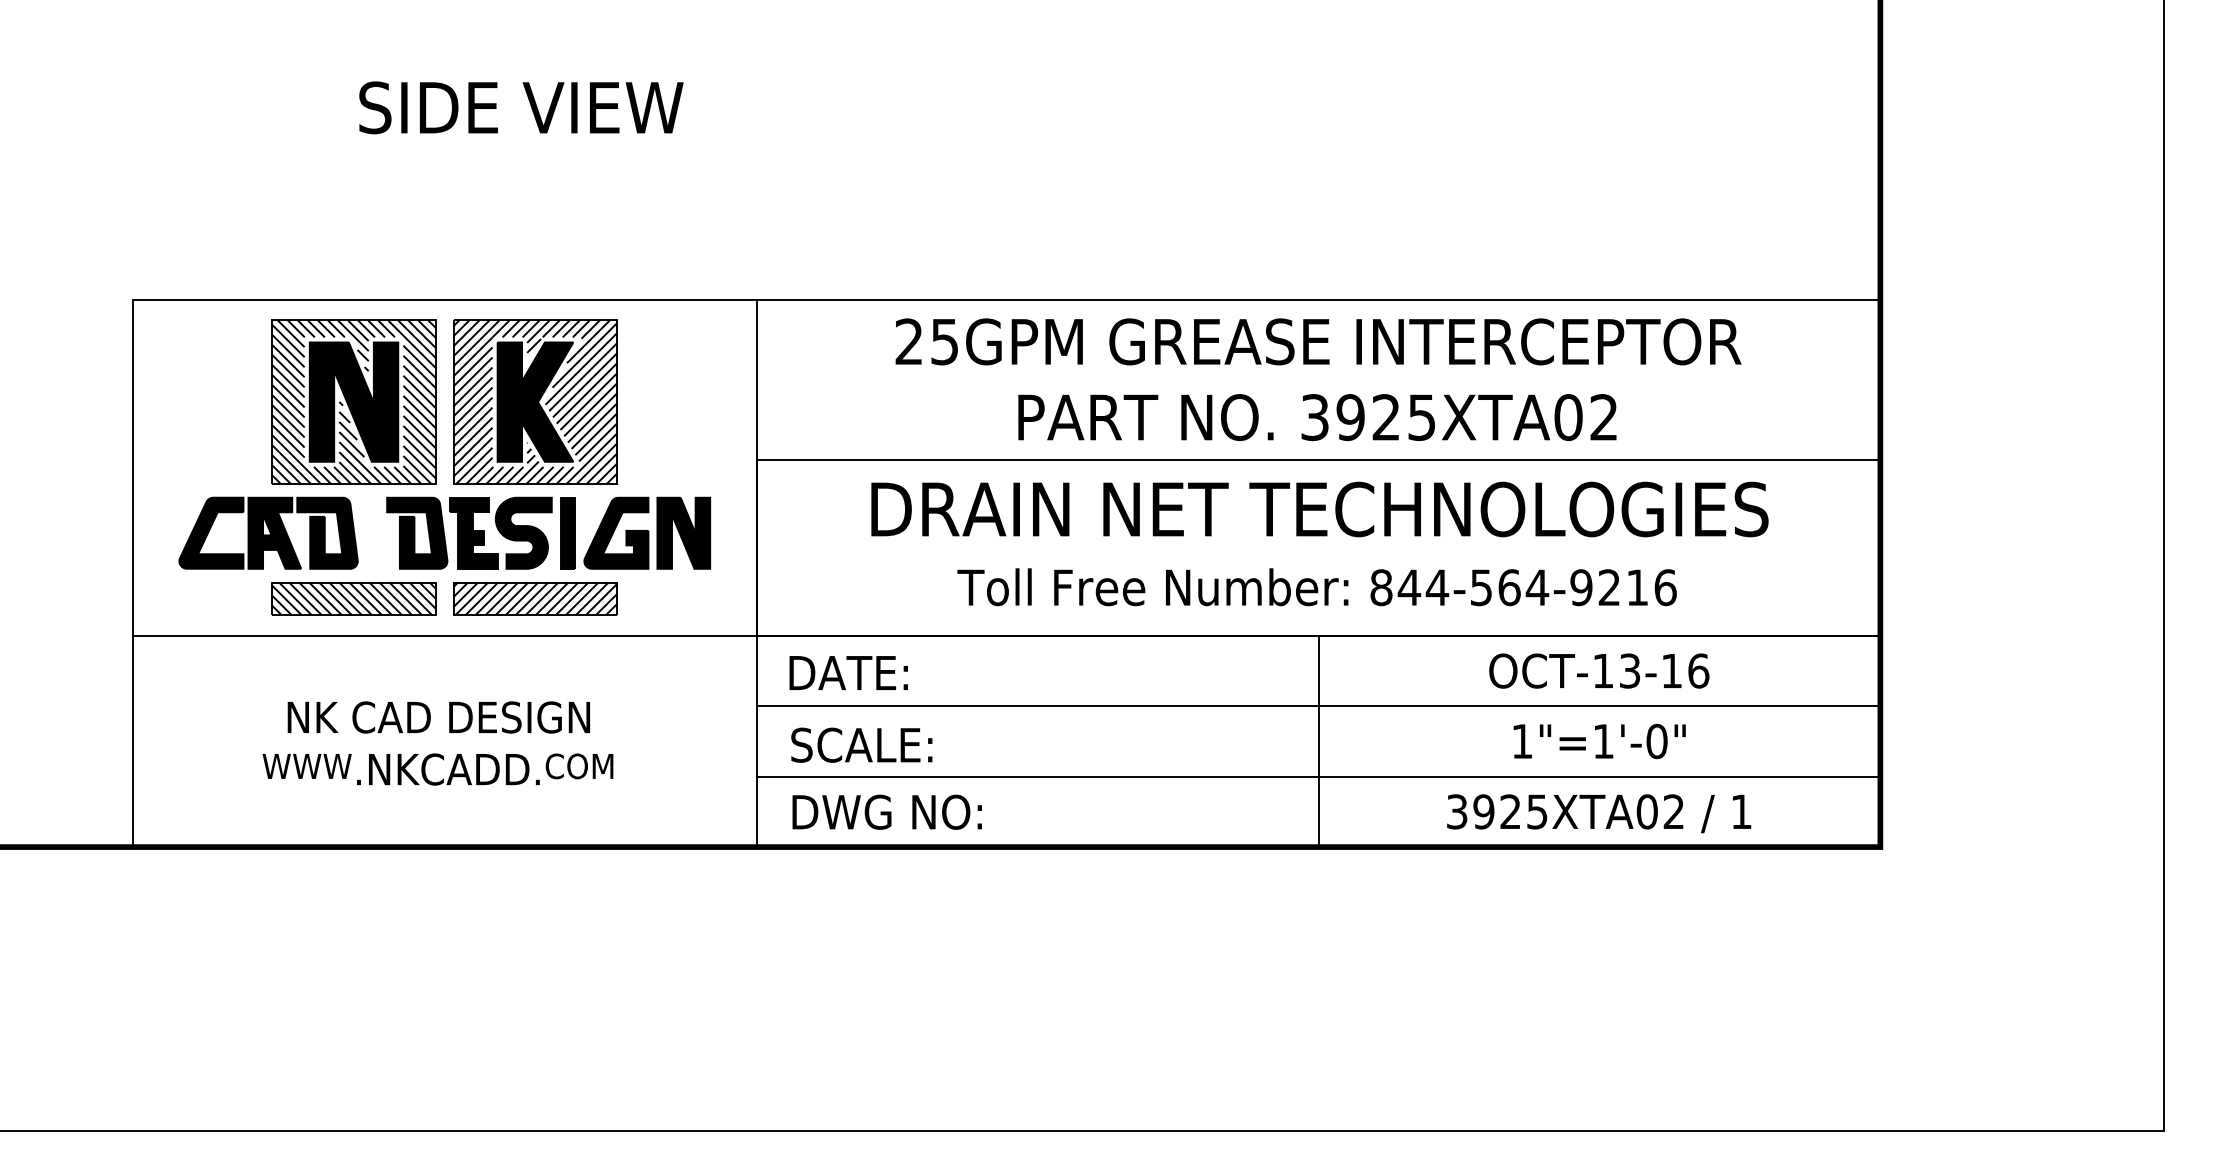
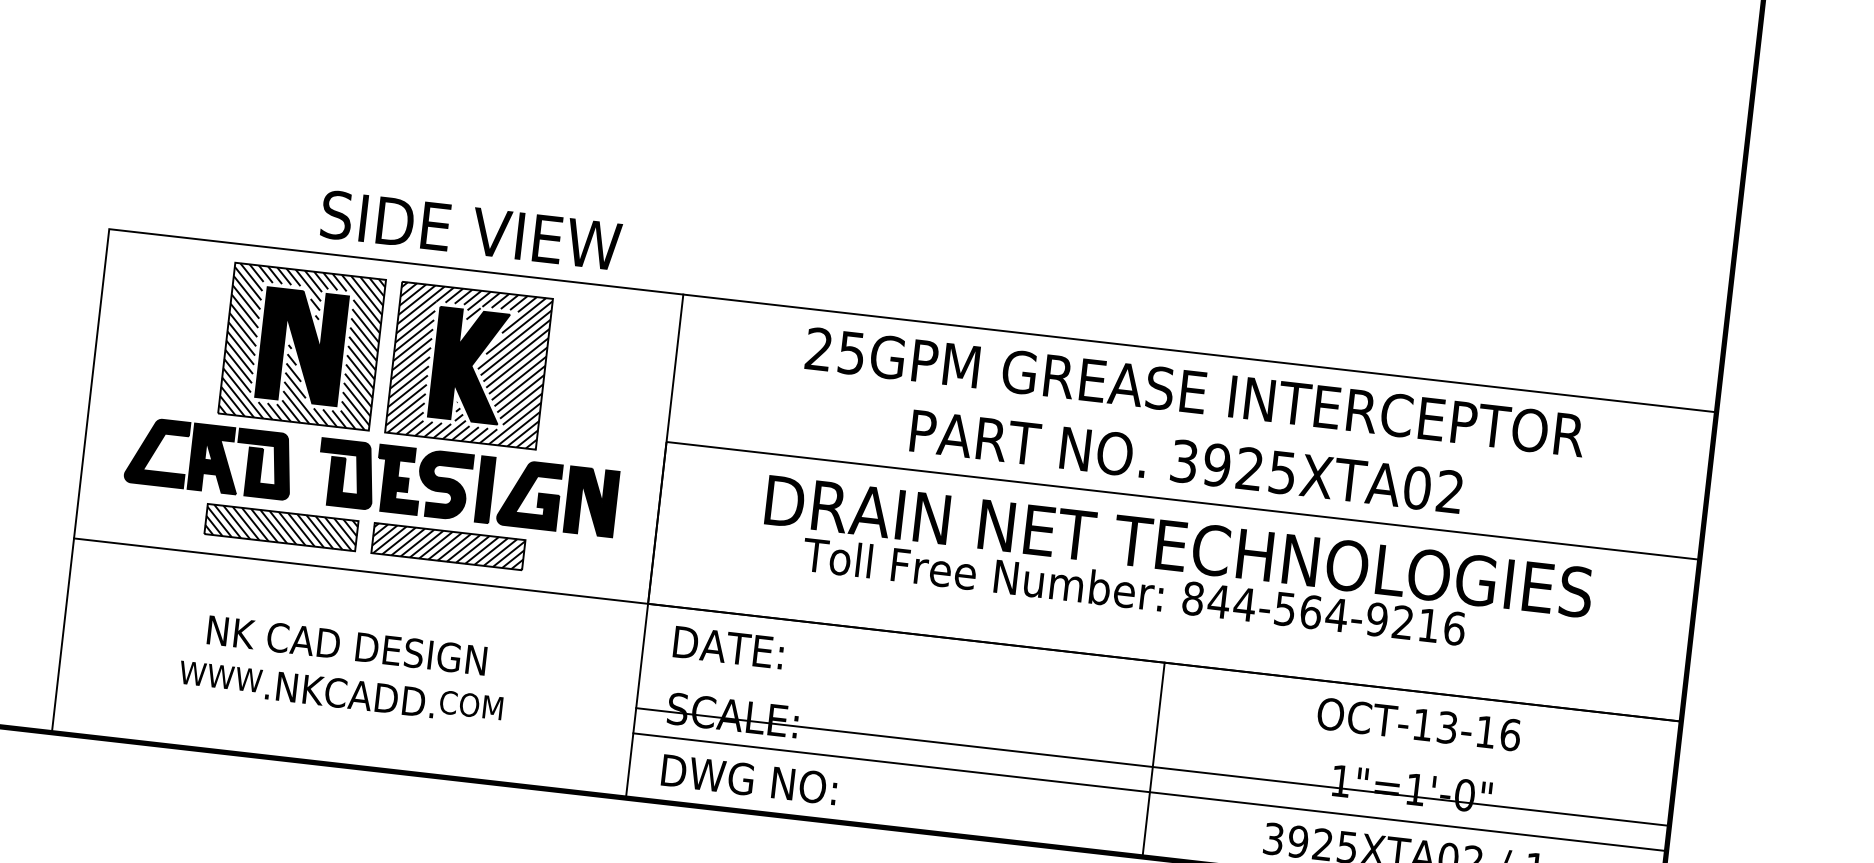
text: (521, 107) -> (471, 230), moved
text: (1316, 587) -> (1133, 591), moved
line: (1318, 706) -> (1152, 767), moved

